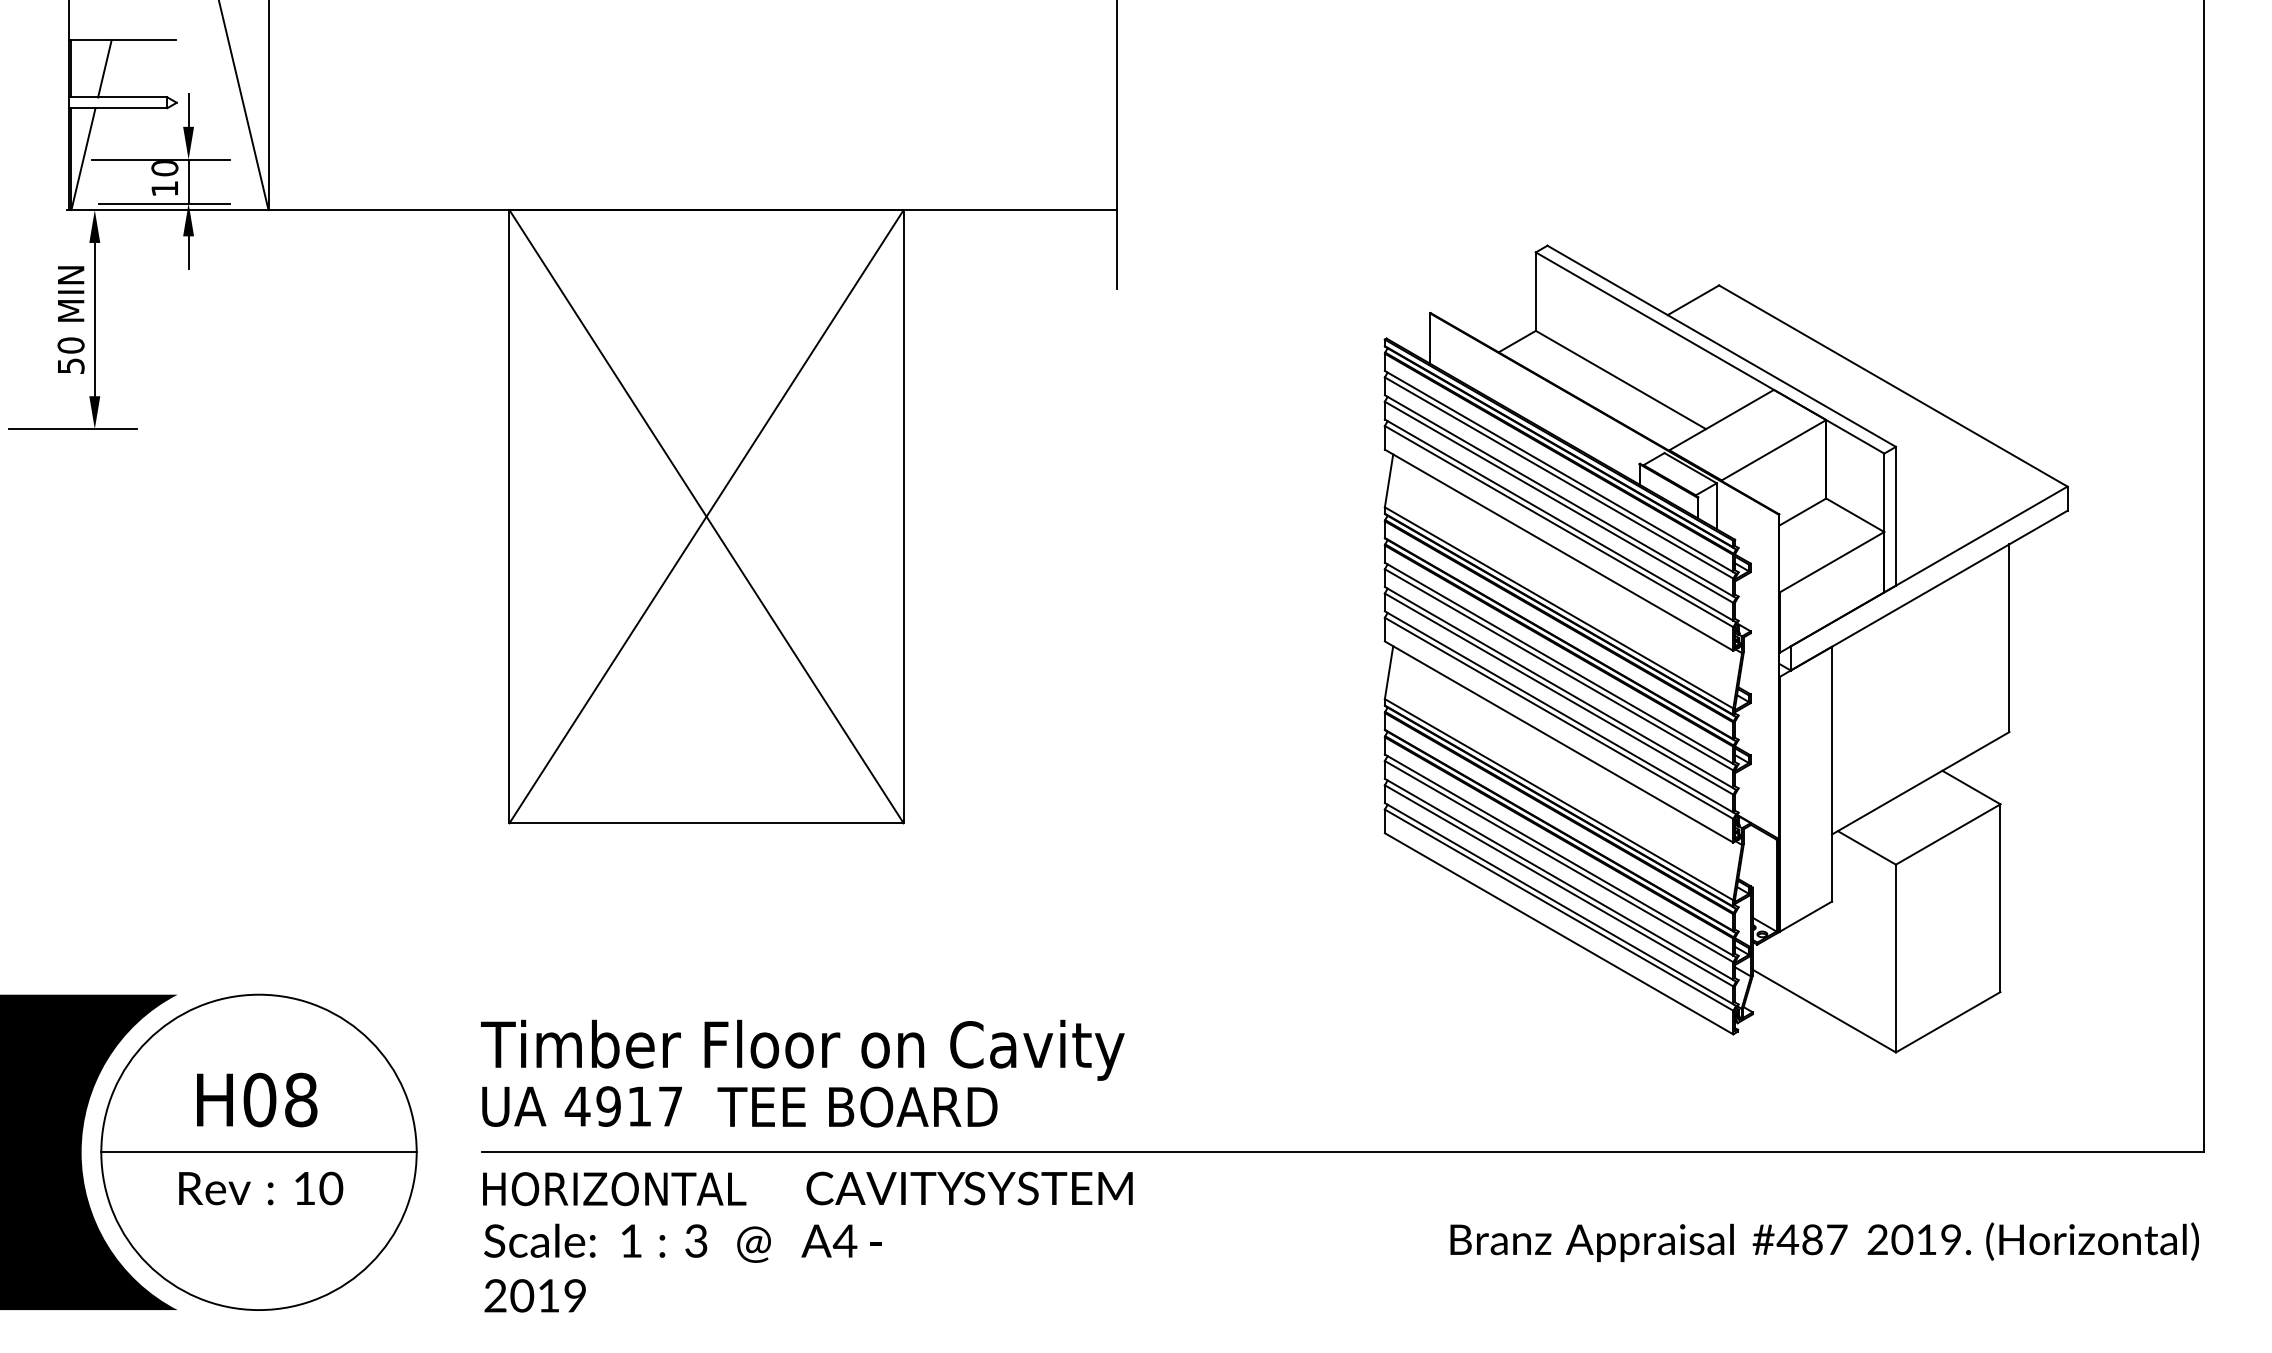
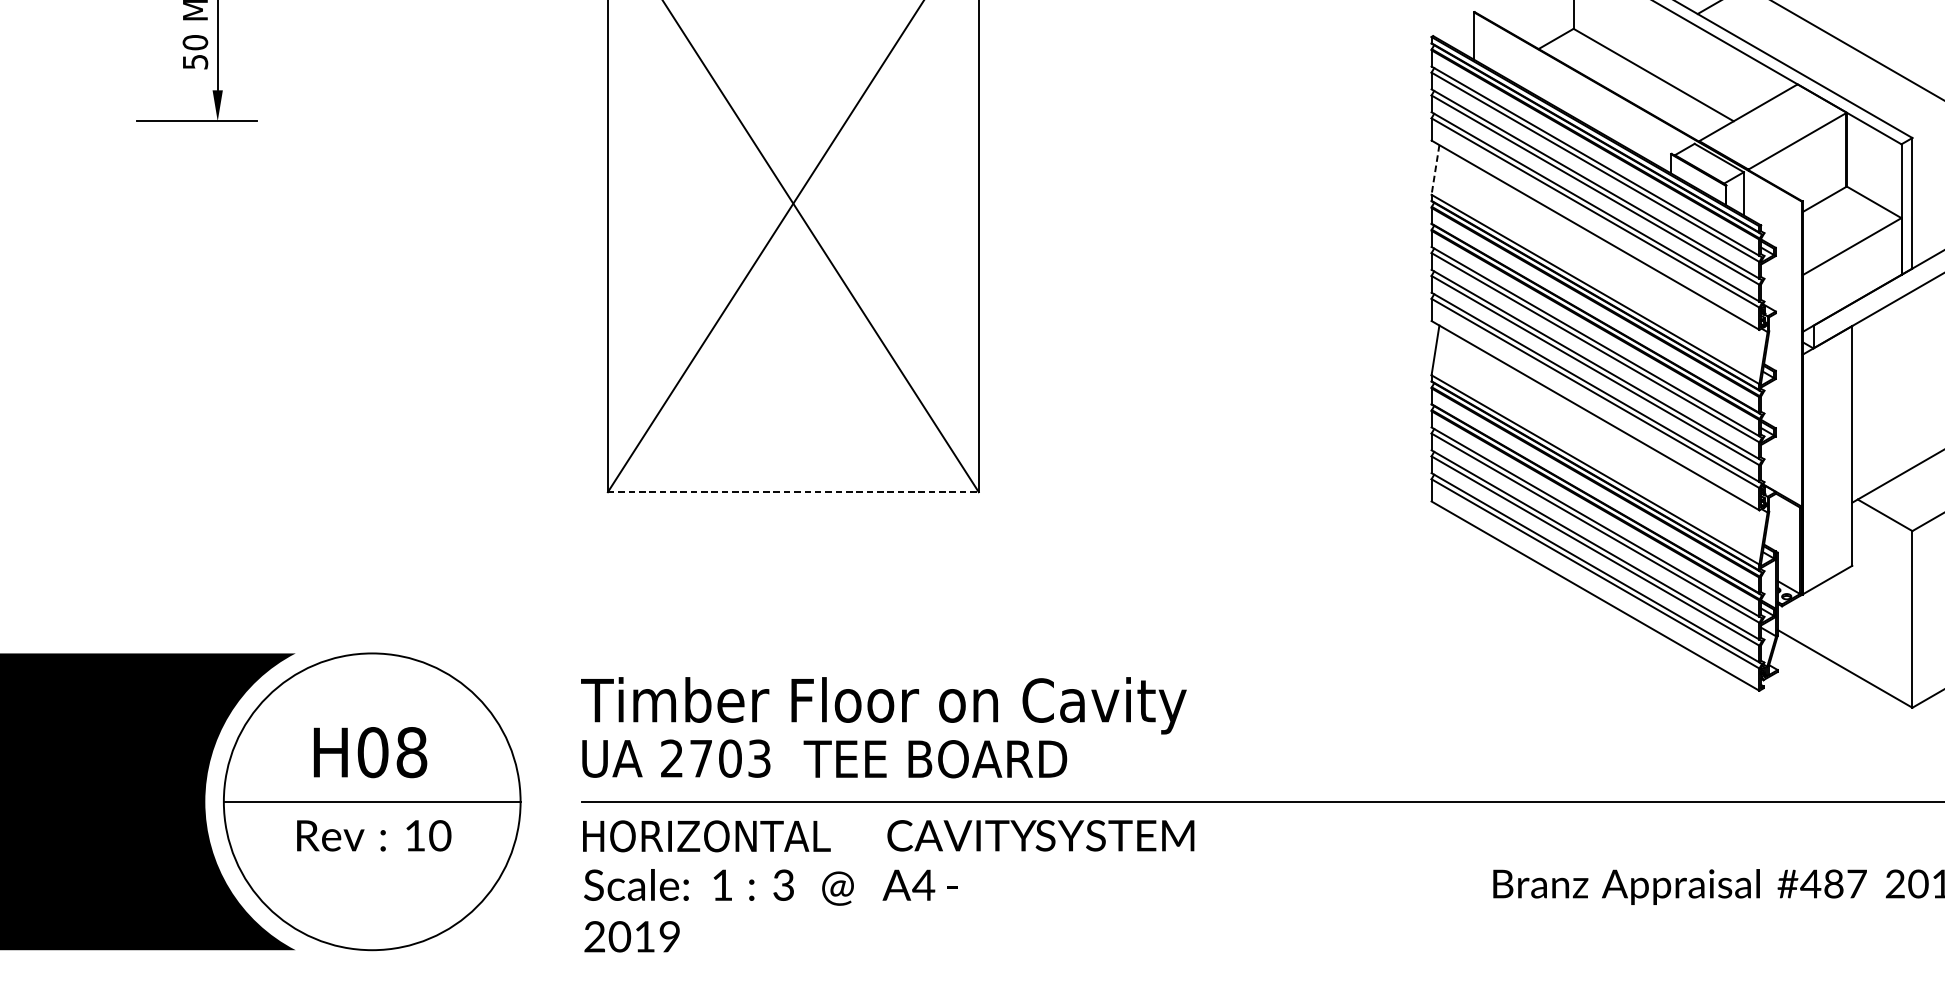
line: (1389, 480) -> (1435, 169), solid -> dashed
line: (707, 823) -> (794, 492), solid -> dashed
text: (623, 1106) -> (715, 758), 4917 -> 2703

